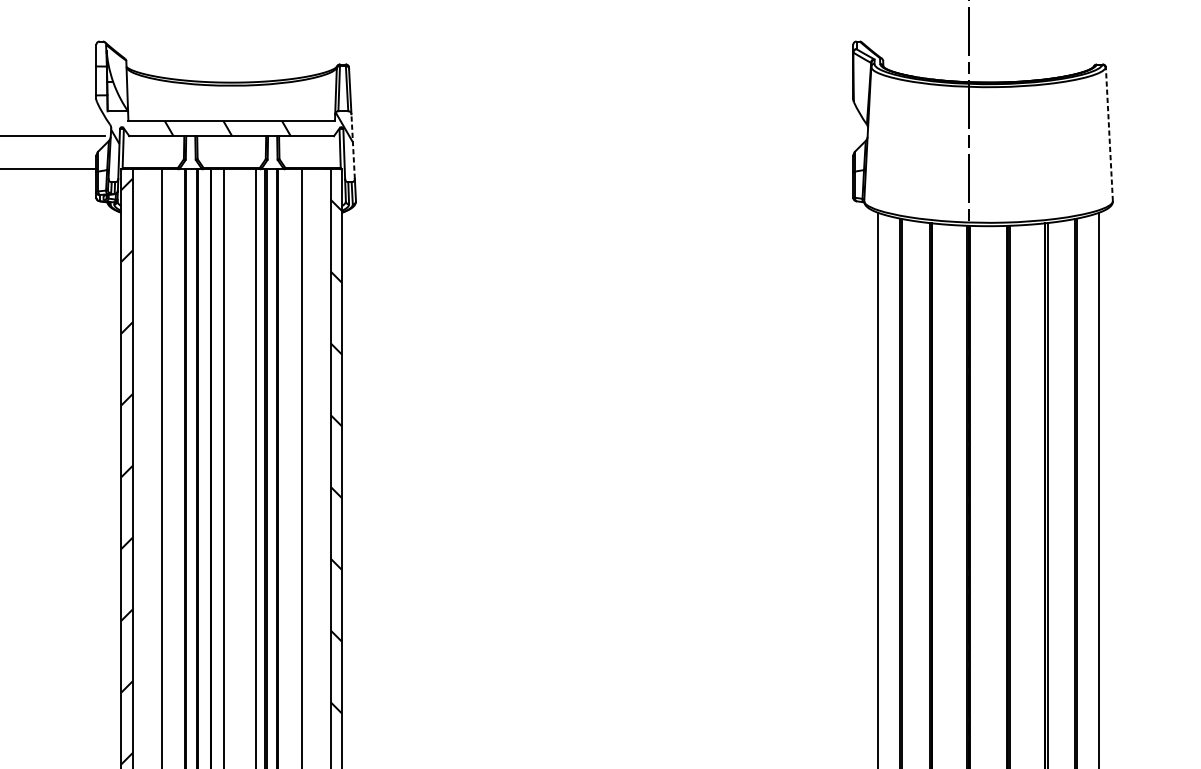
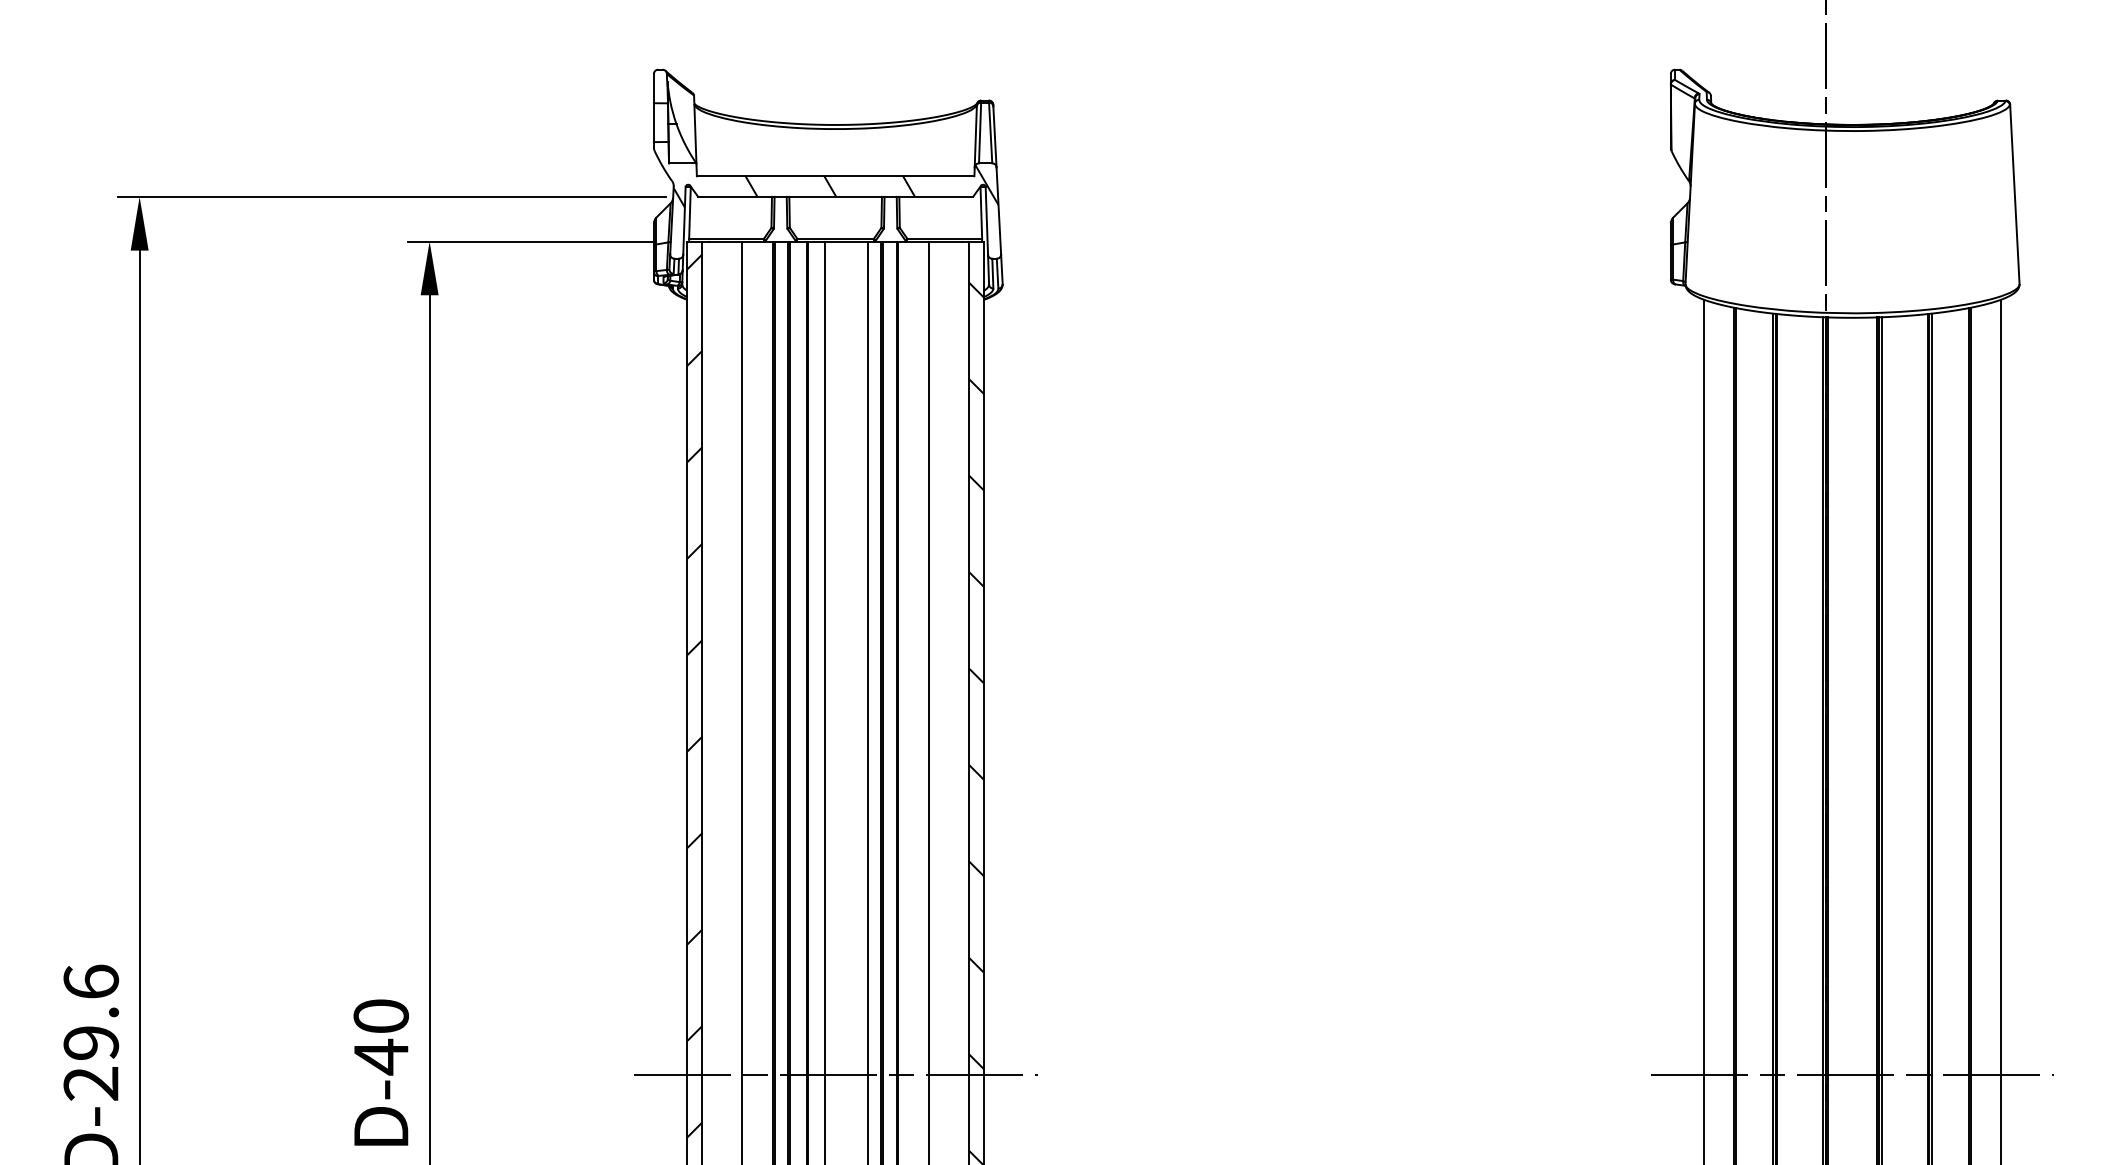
line: (1109, 134) -> (2014, 194), dashed -> solid
line: (352, 146) -> (998, 210), dashed -> solid

